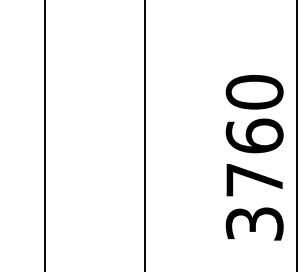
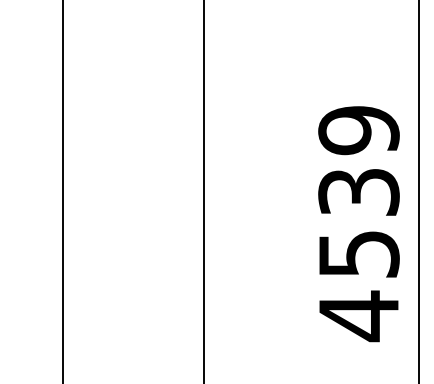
text: (254, 158) -> (358, 223), 3760 -> 4539

